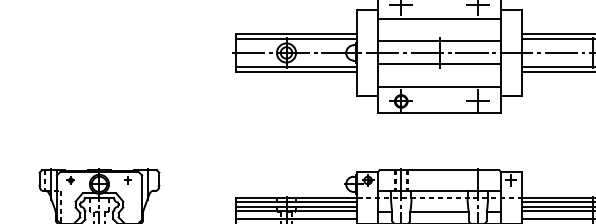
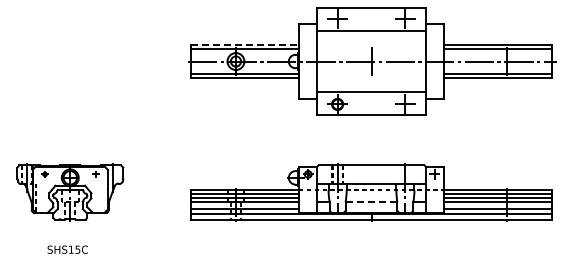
line: (296, 33) -> (244, 44), solid -> dashed
line: (439, 41) -> (371, 51), removed
line: (439, 64) -> (371, 71), removed
line: (439, 212) -> (371, 202), solid -> dashed

